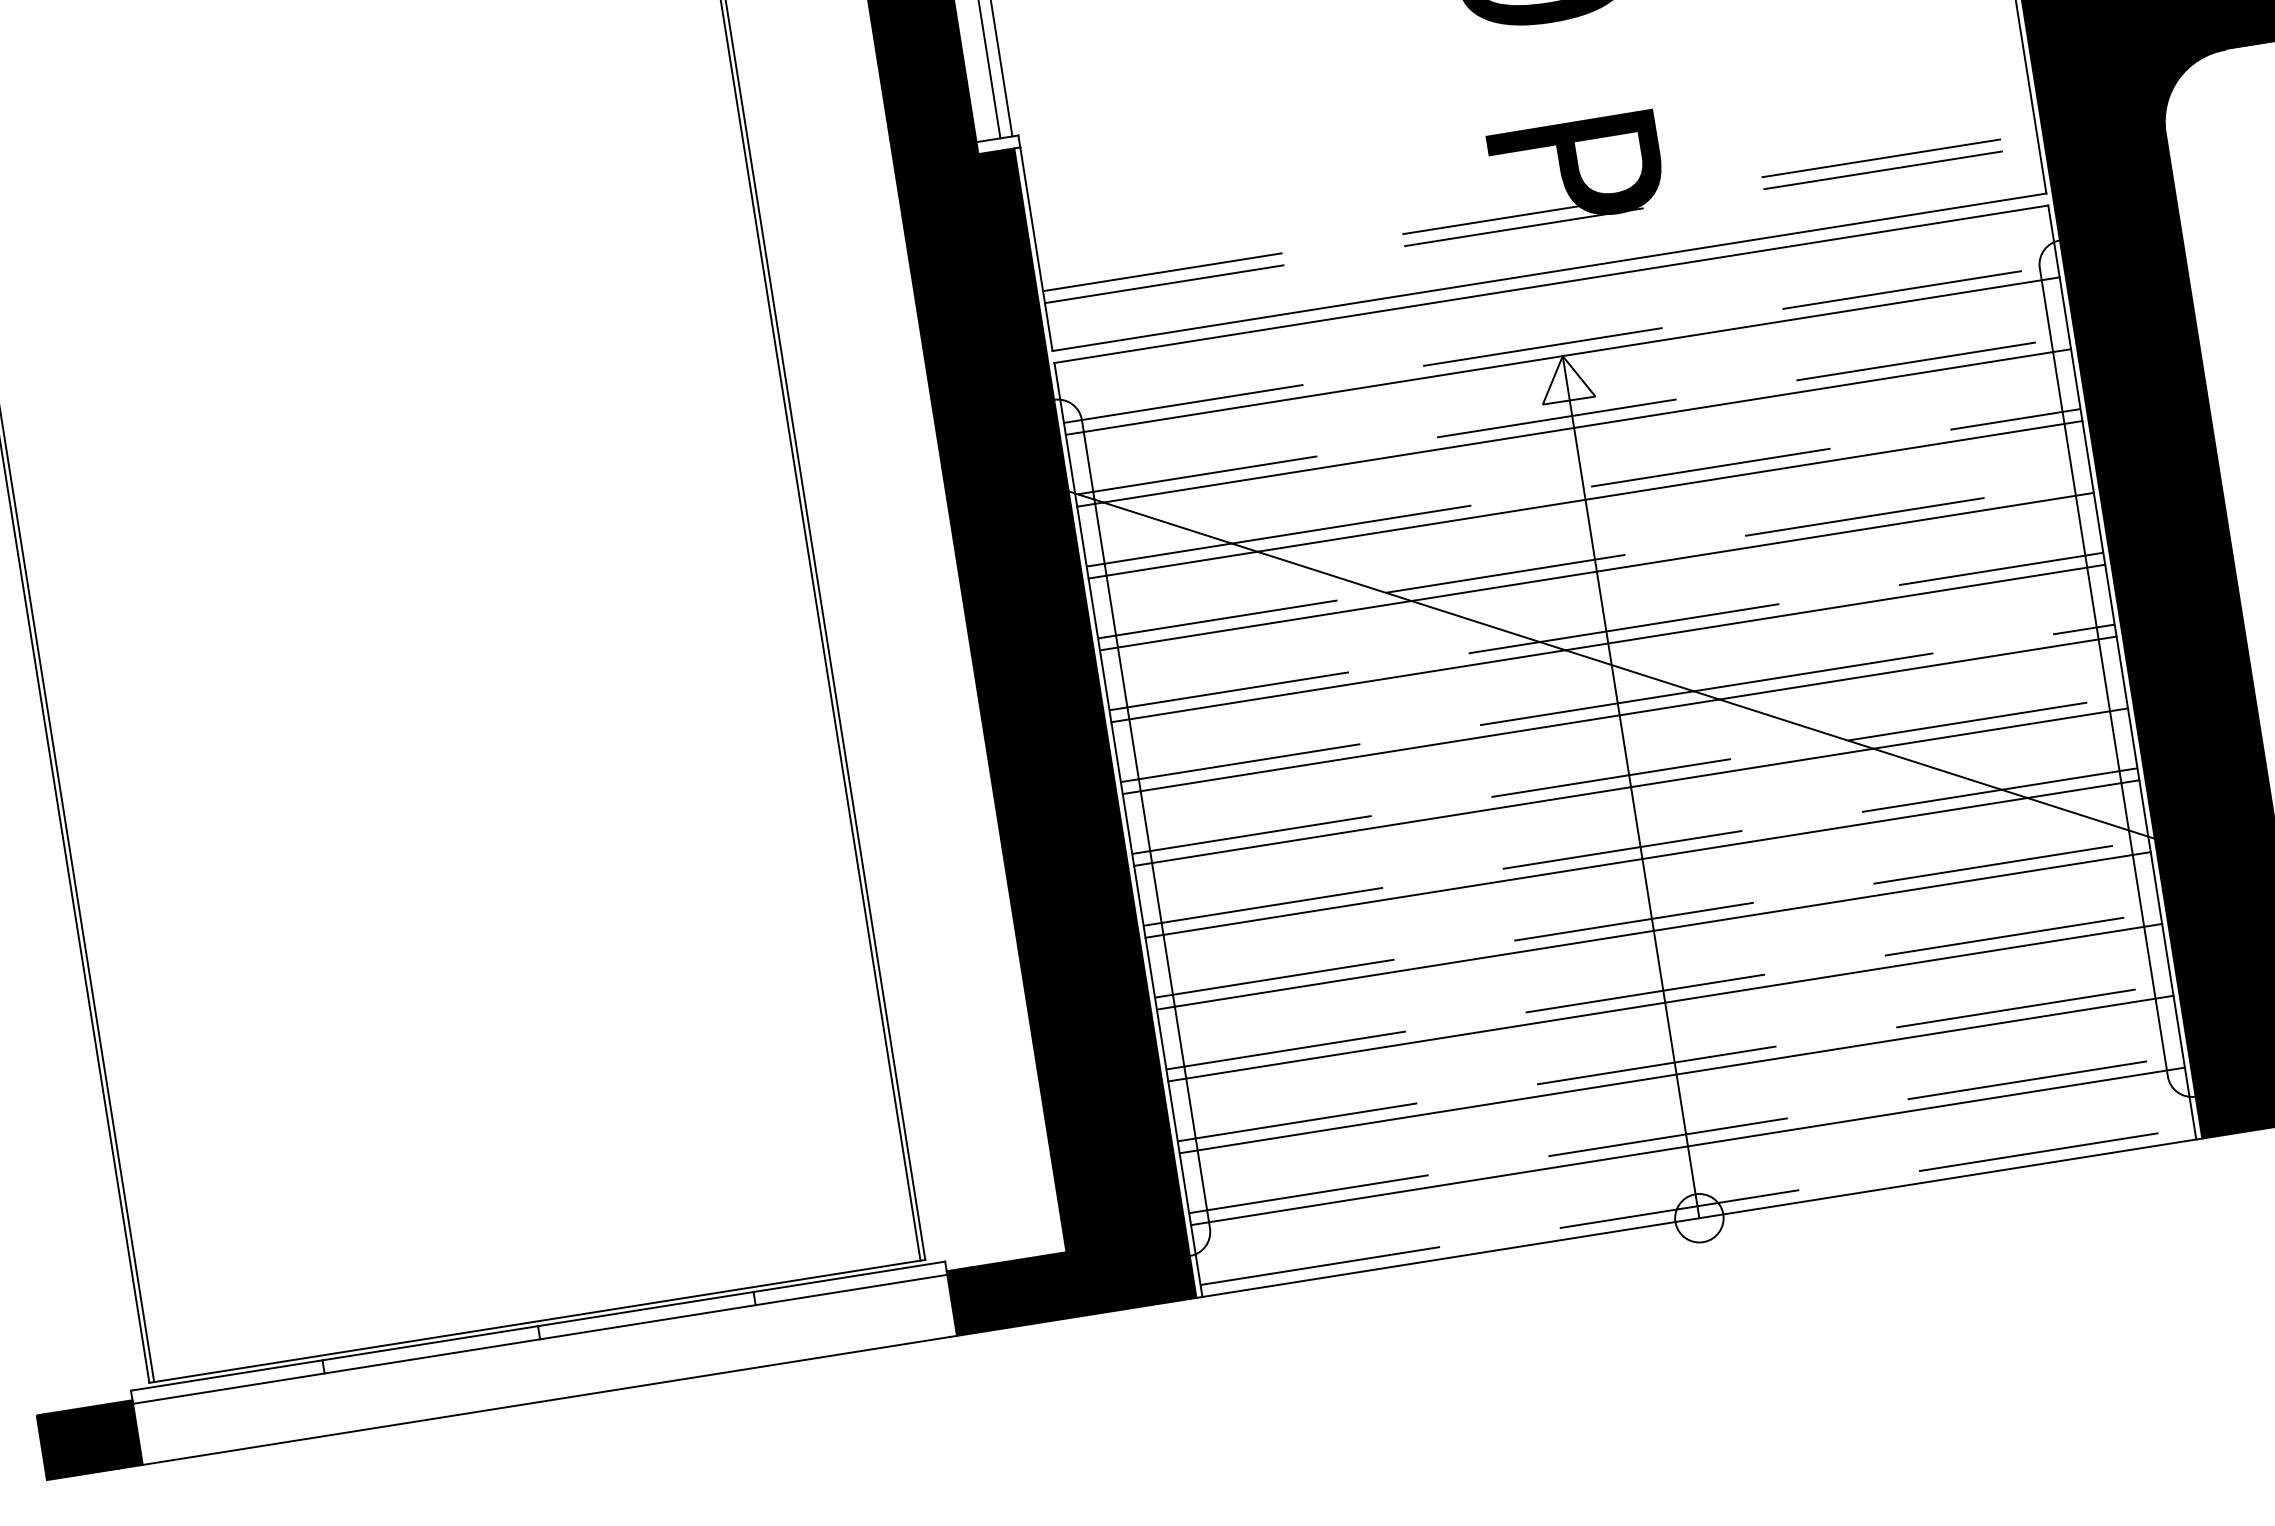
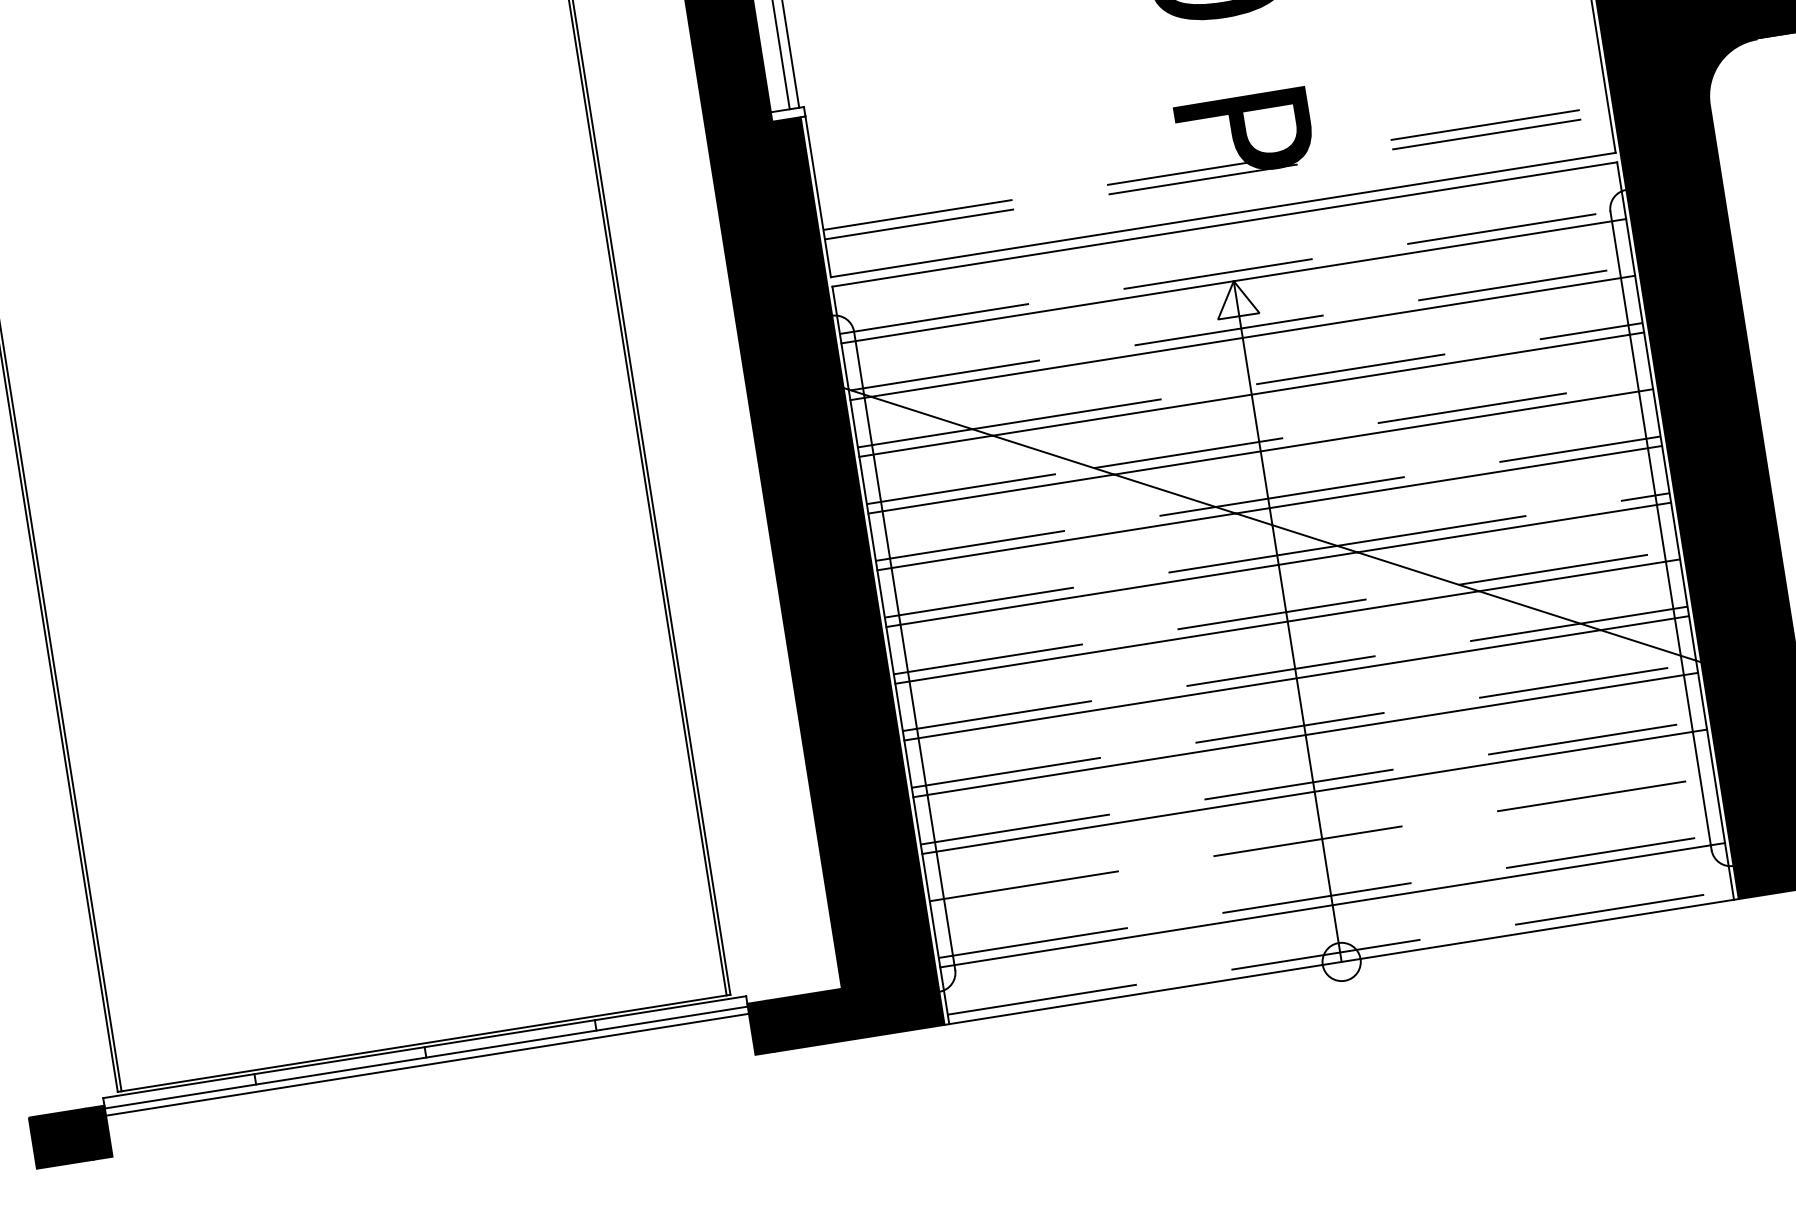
line: (1676, 1074) -> (1323, 848), removed
line: (549, 1399) -> (427, 1064), moved

